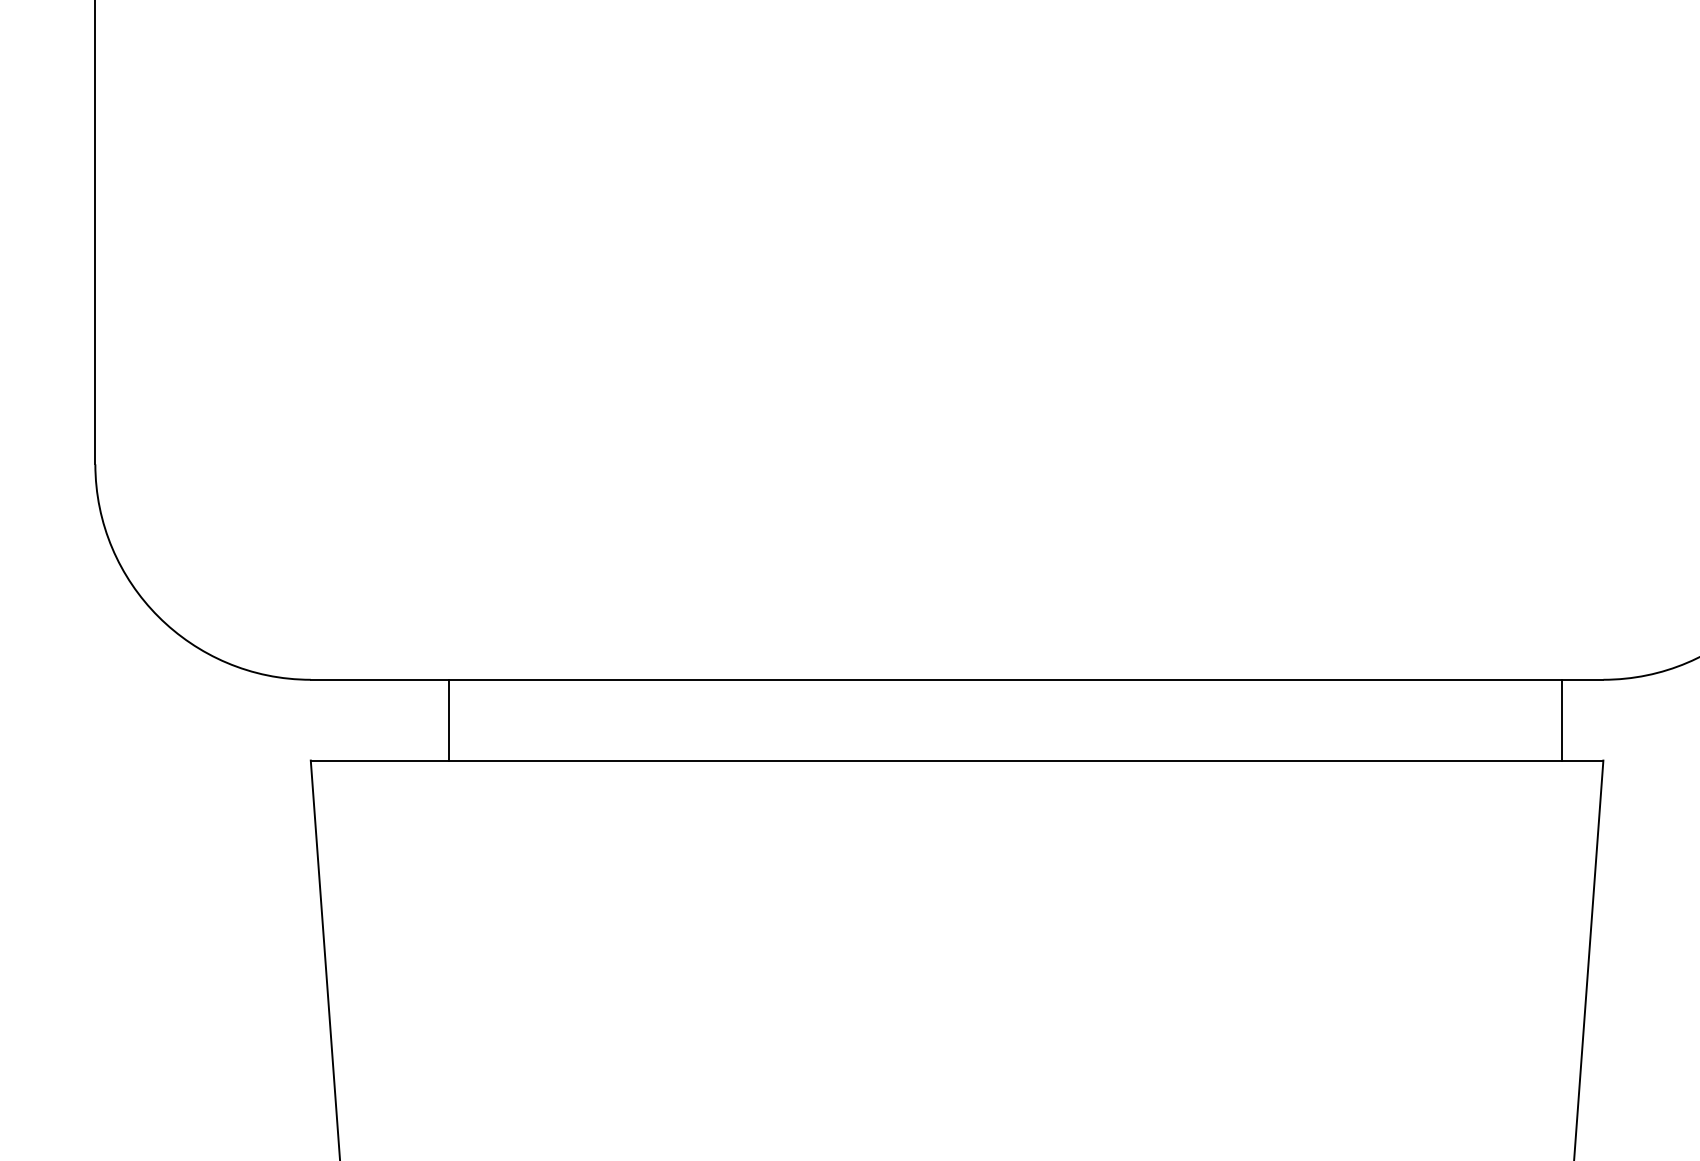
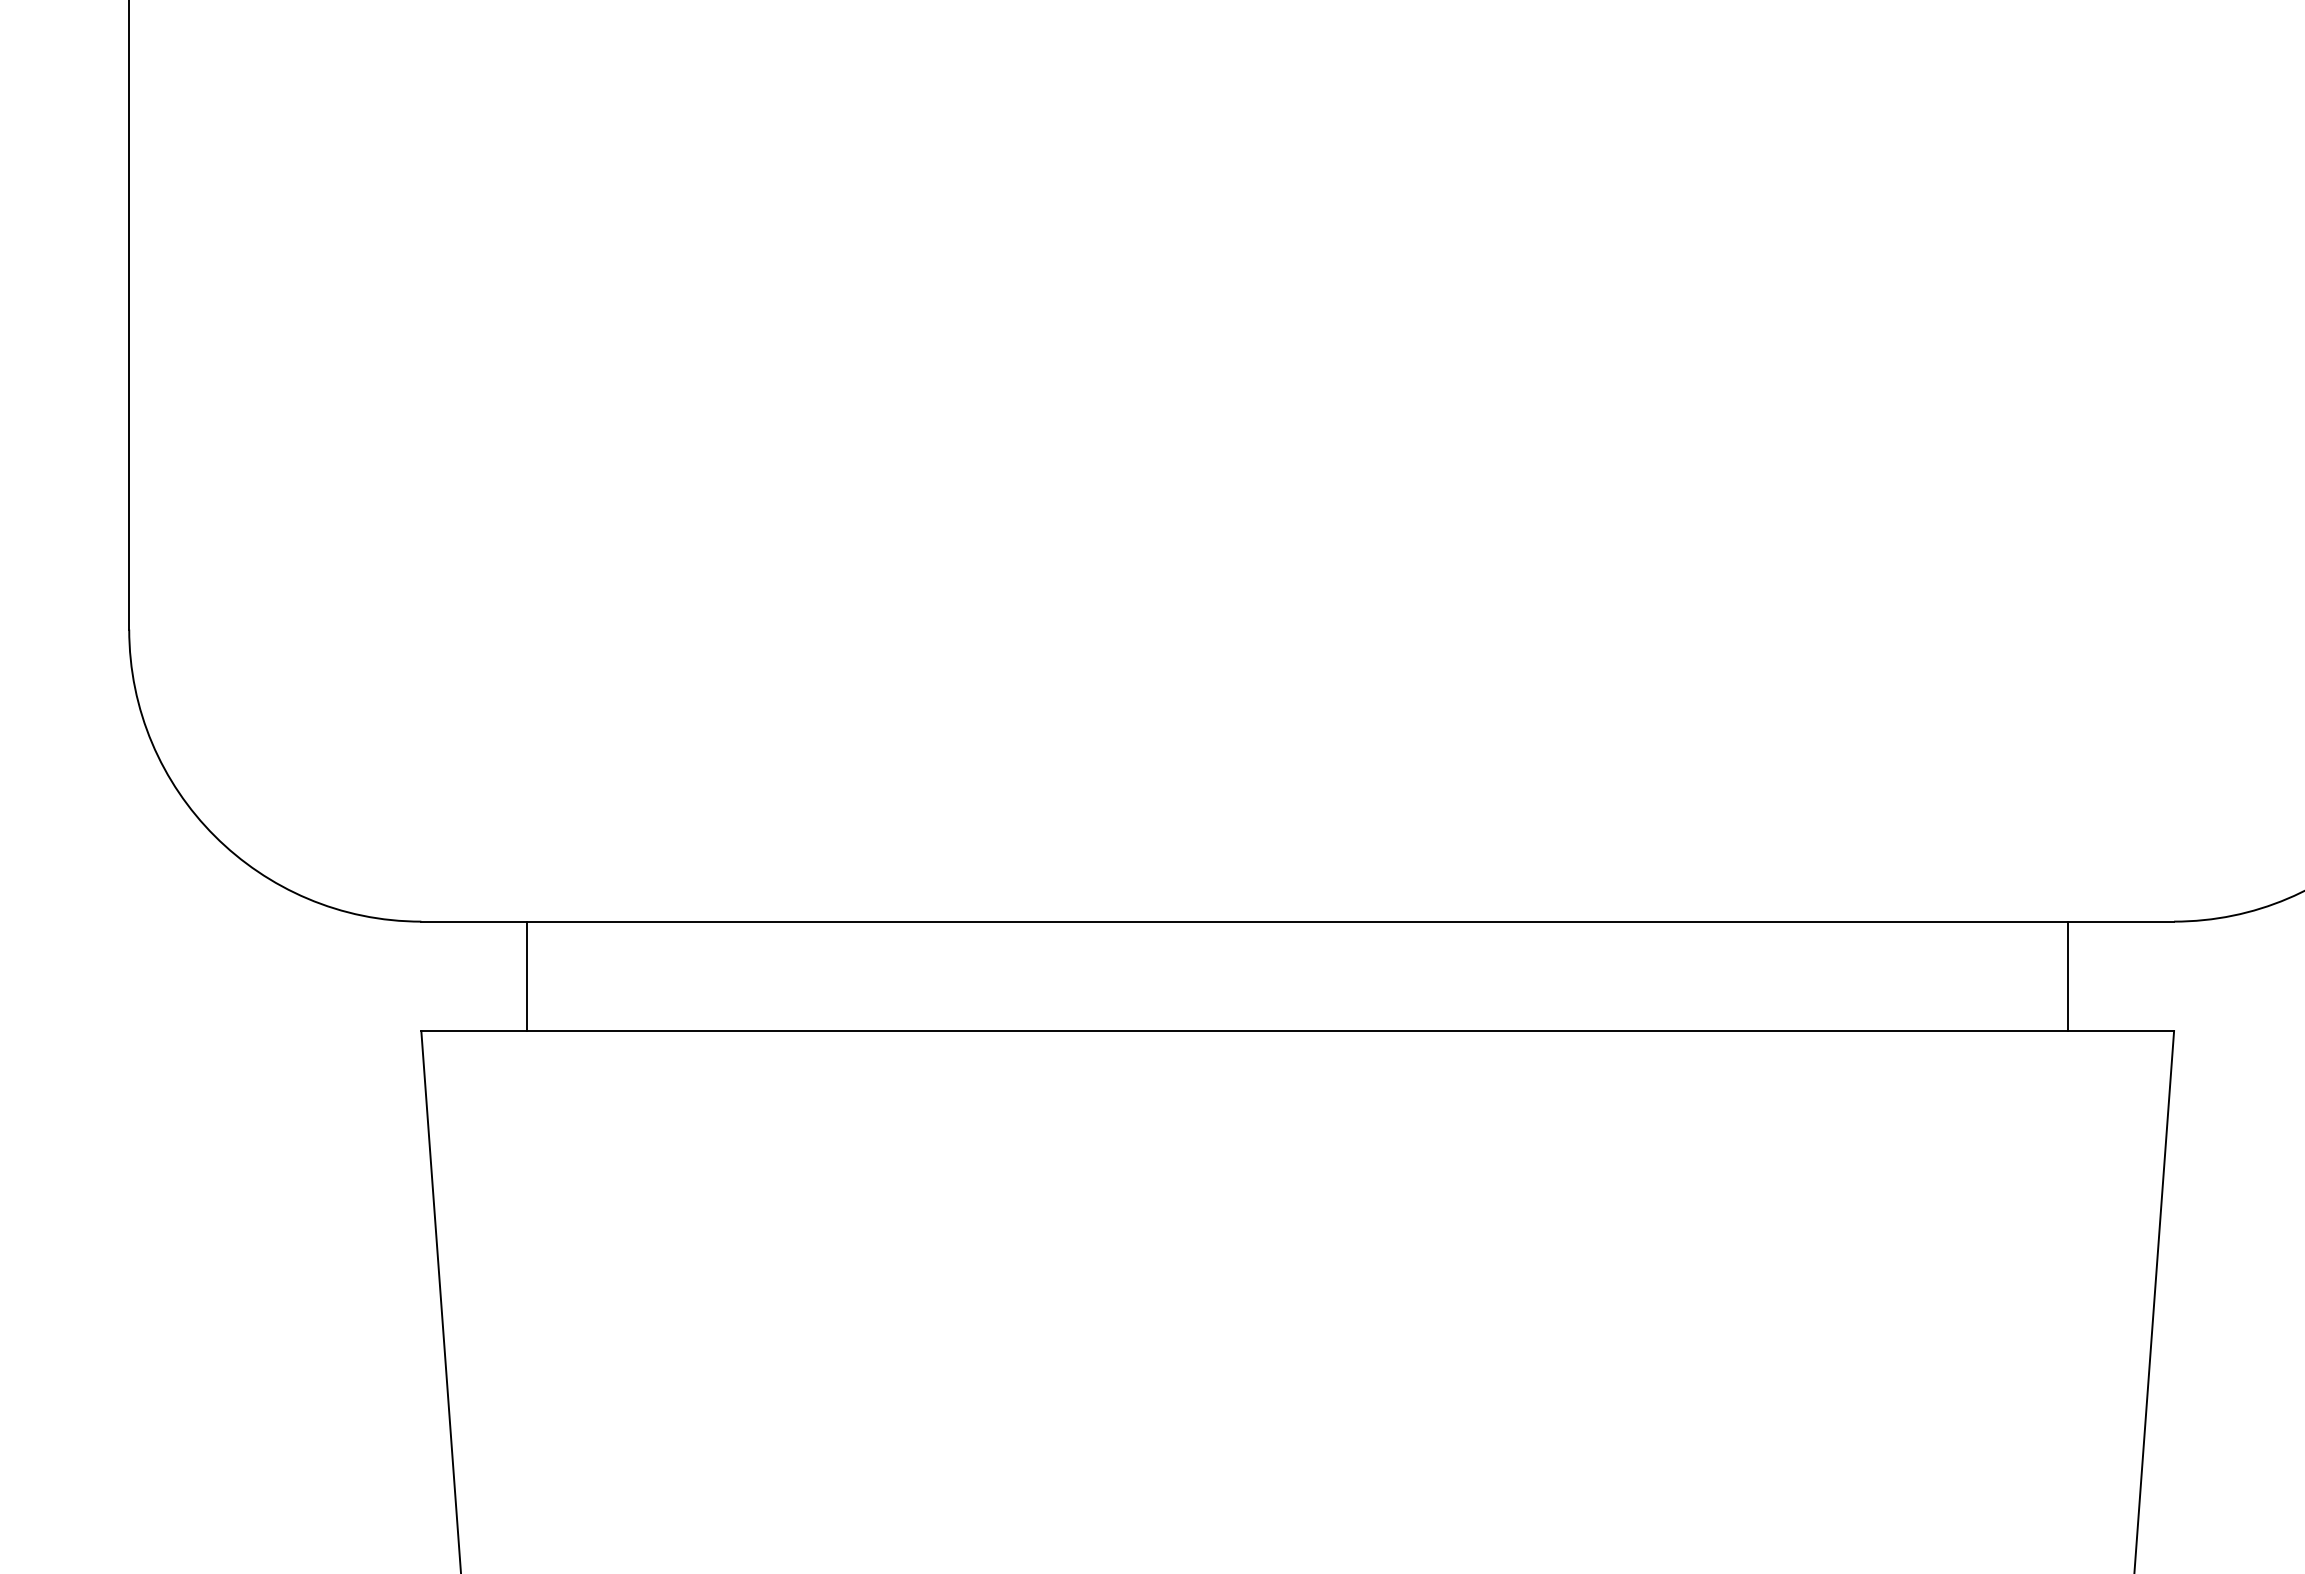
line: (448, 719) -> (526, 975), moved
line: (1562, 719) -> (2068, 975), moved

